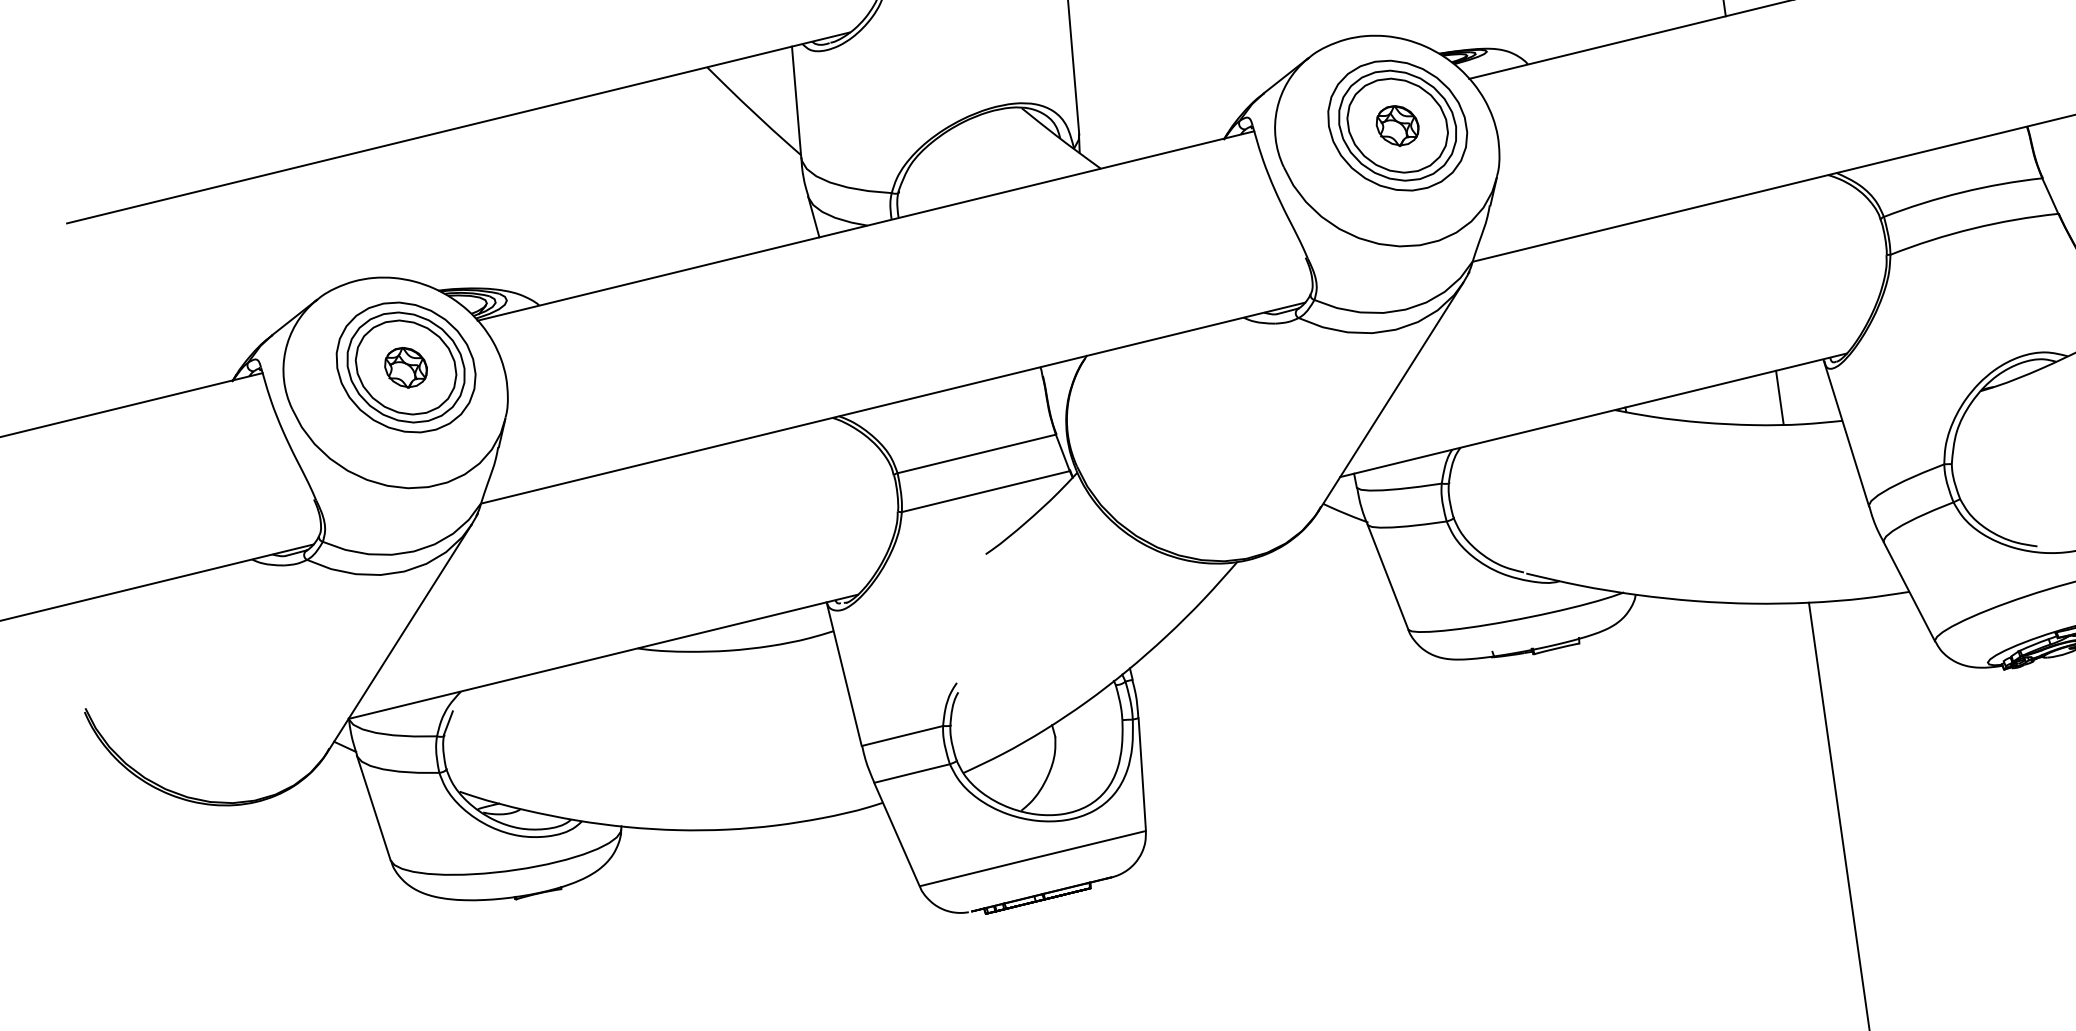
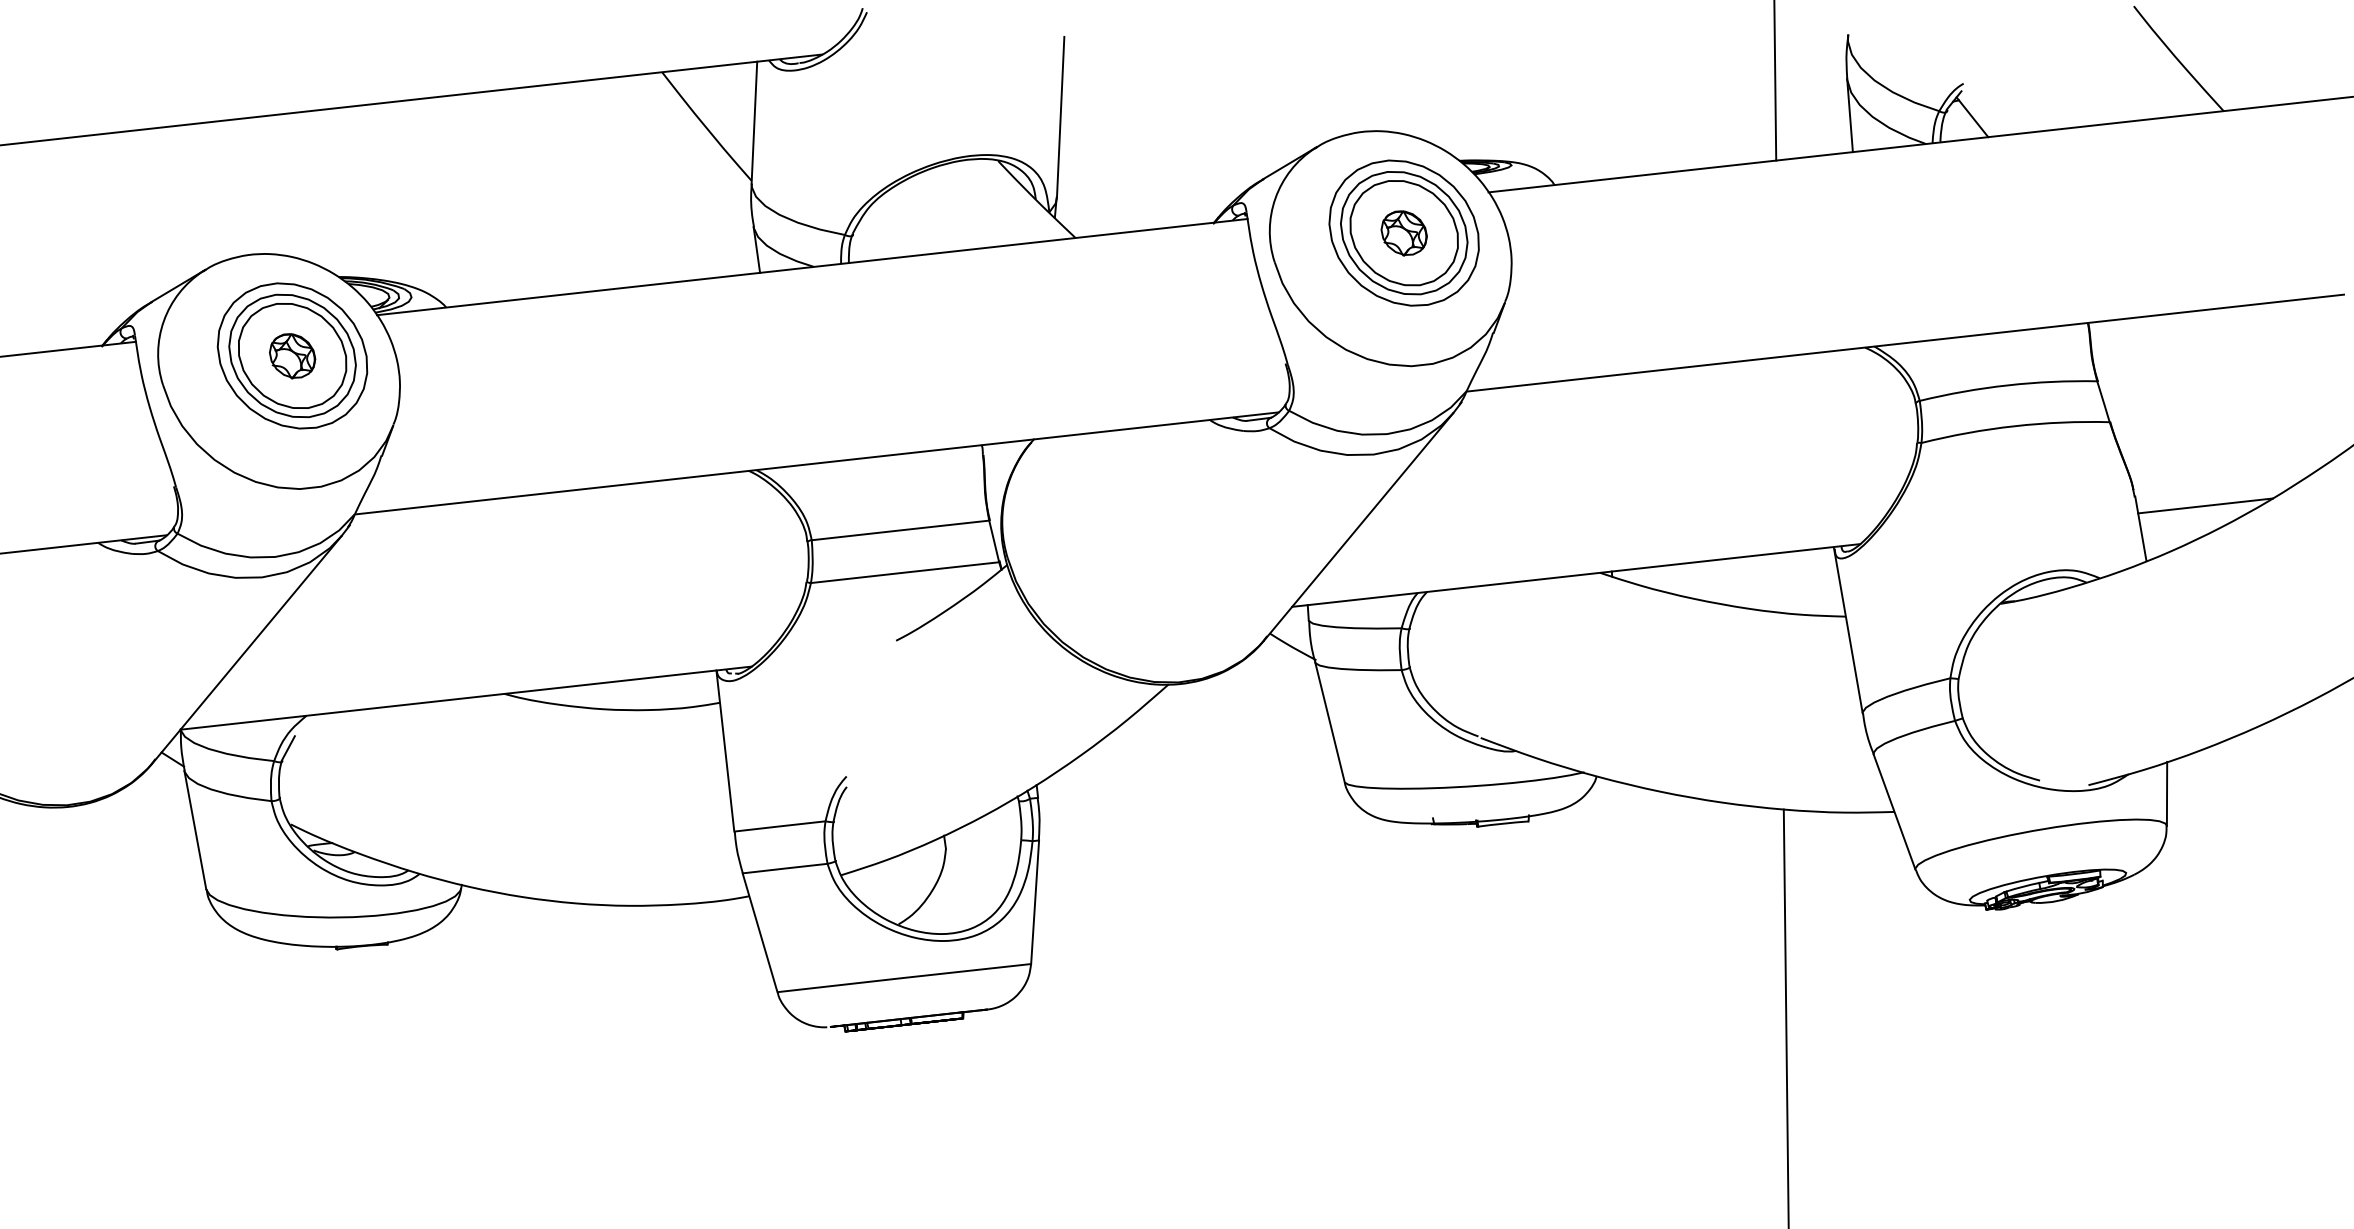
line: (1779, 397) -> (1780, 582), removed

